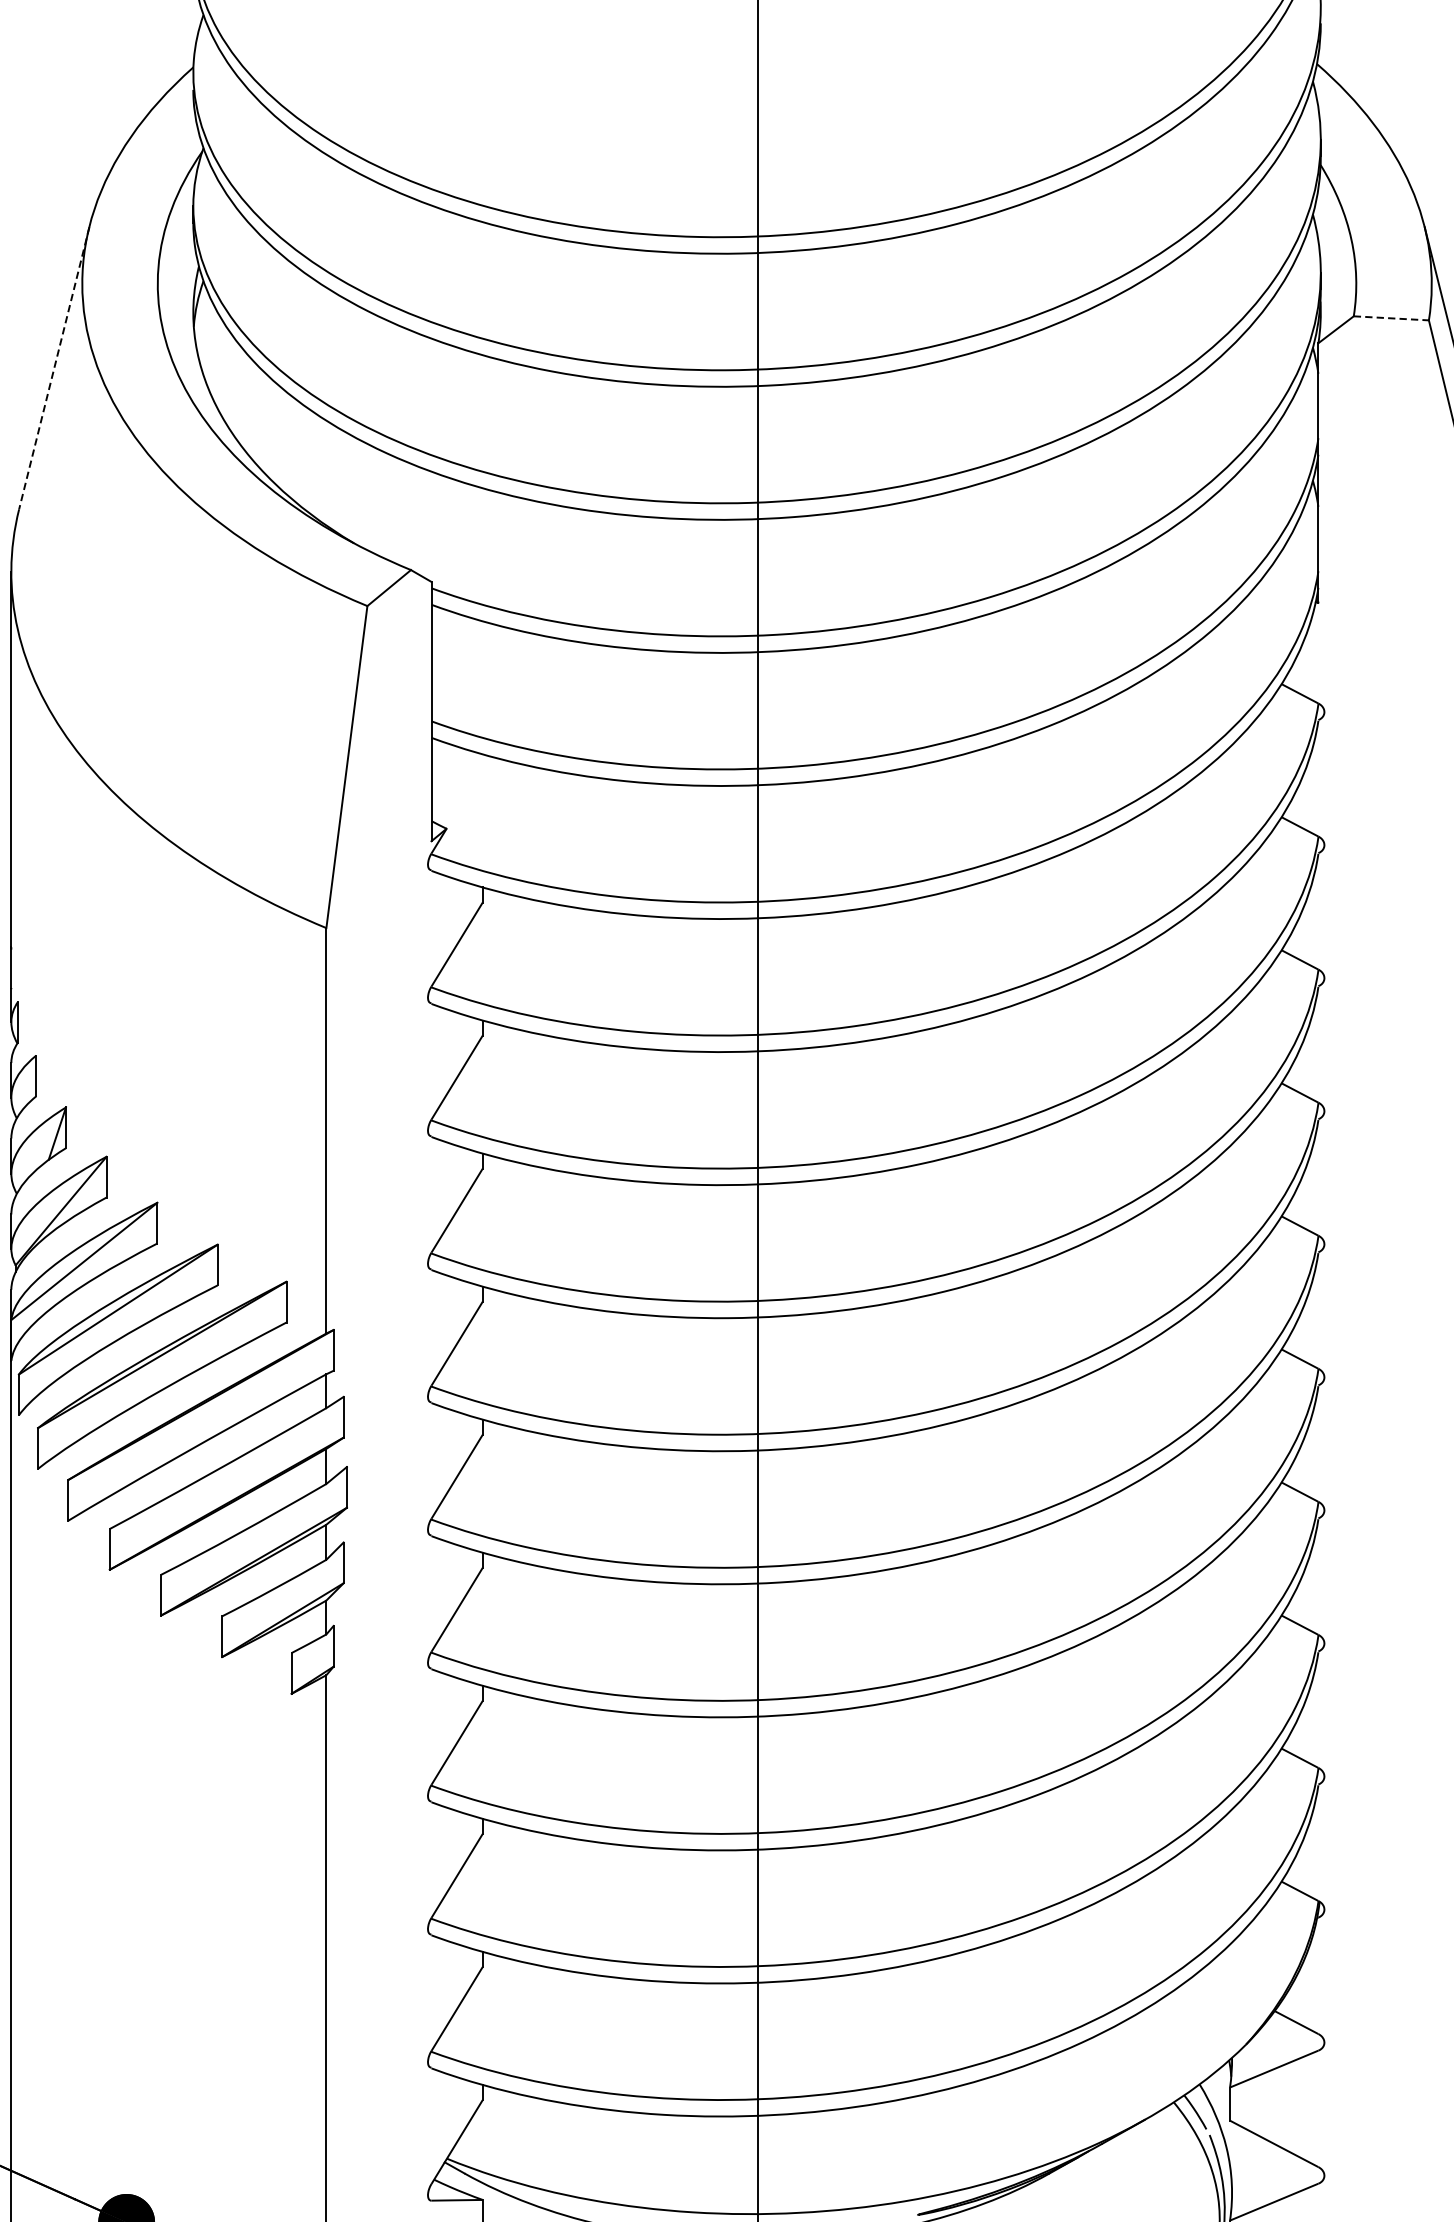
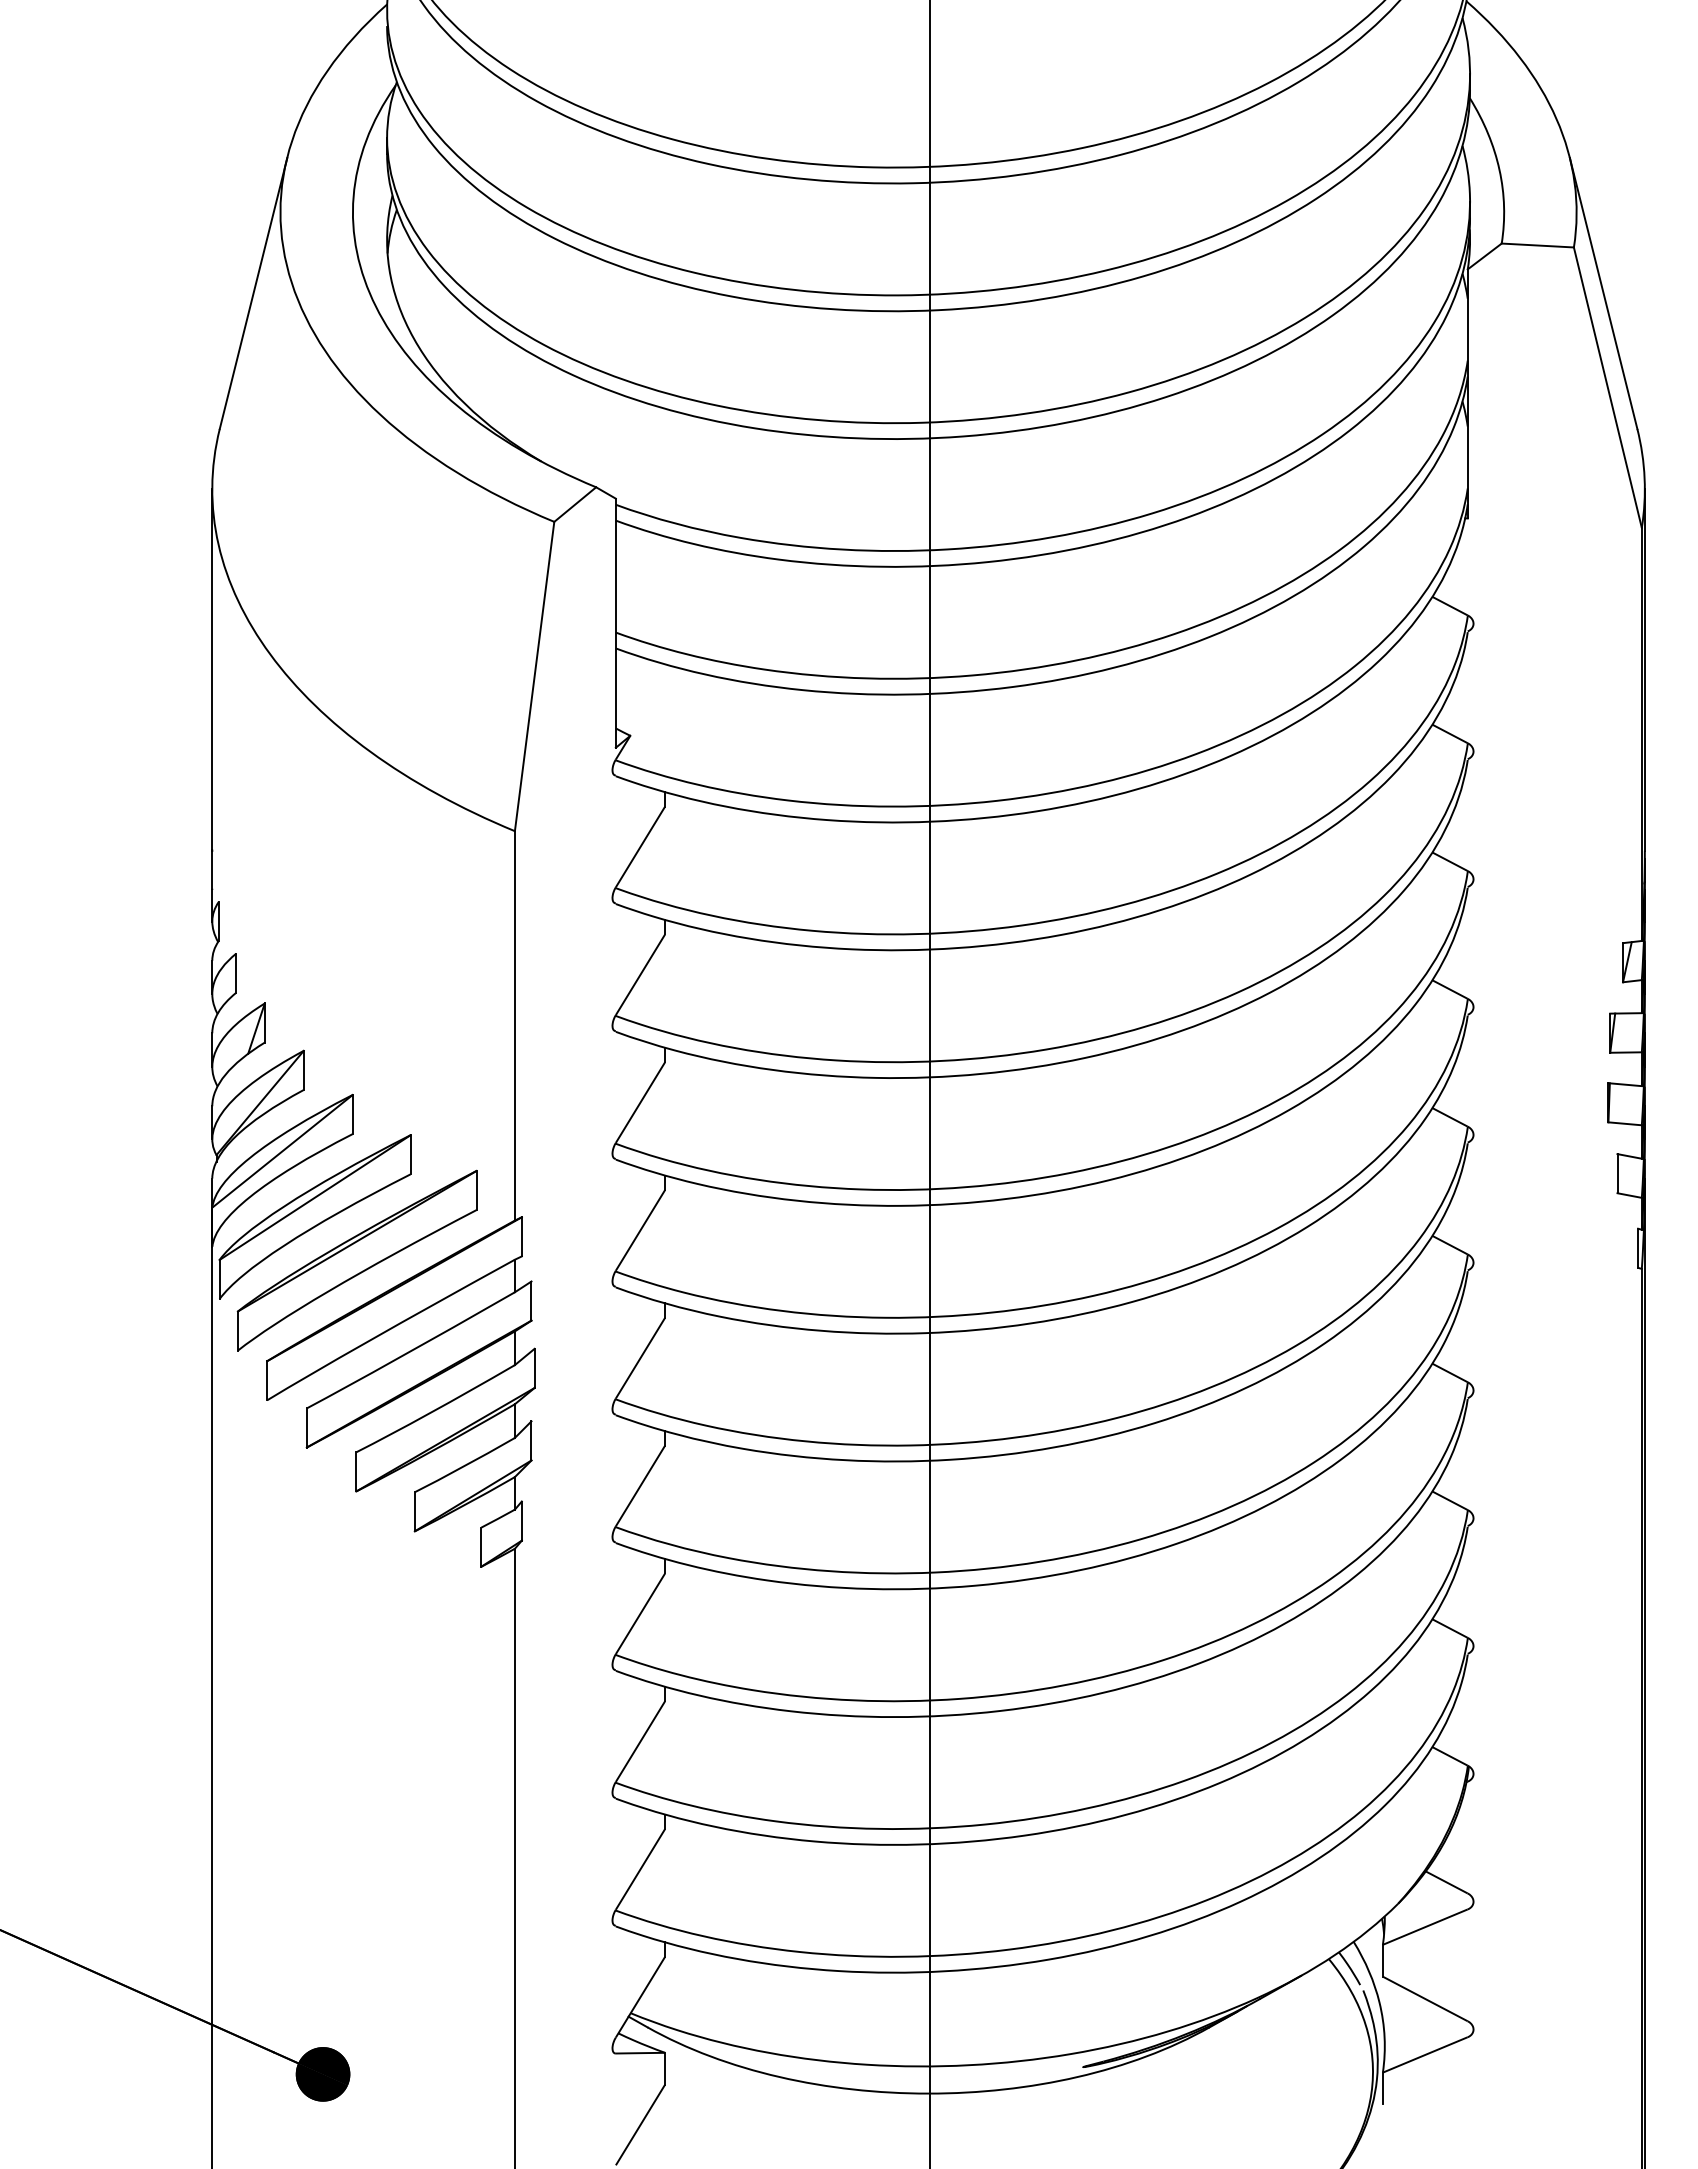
line: (1392, 318) -> (1538, 245), dashed -> solid
line: (54, 368) -> (253, 293), dashed -> solid

